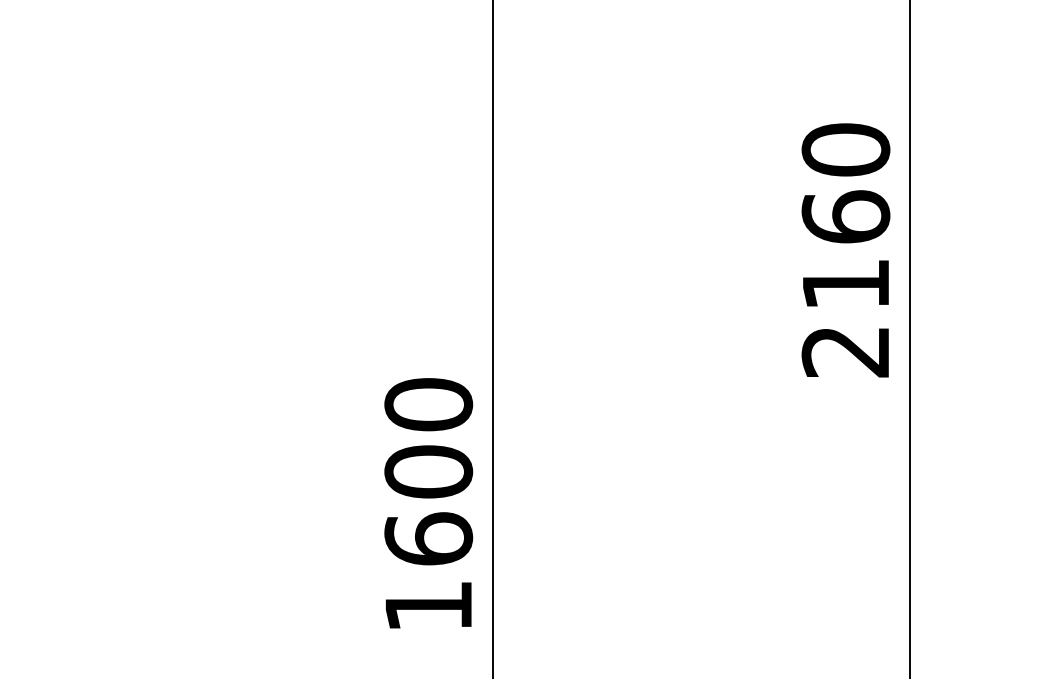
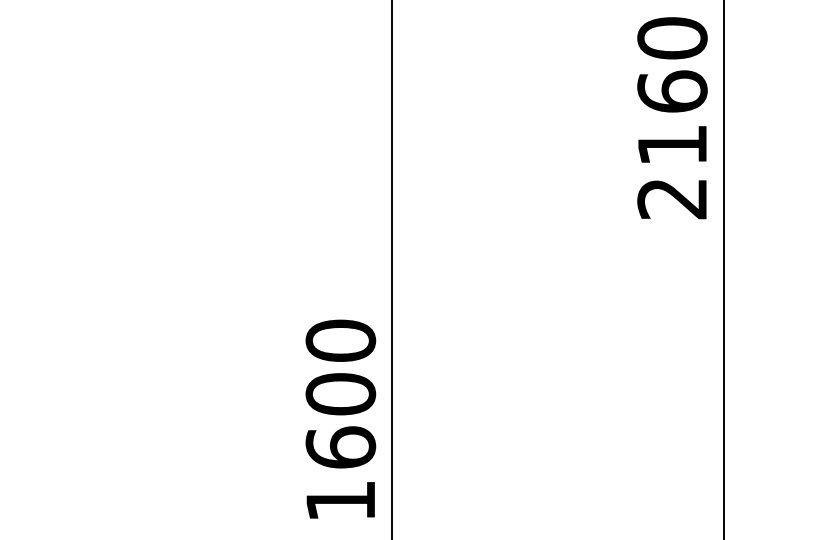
text: (846, 250) -> (672, 118), moved
text: (428, 502) -> (340, 418), moved

